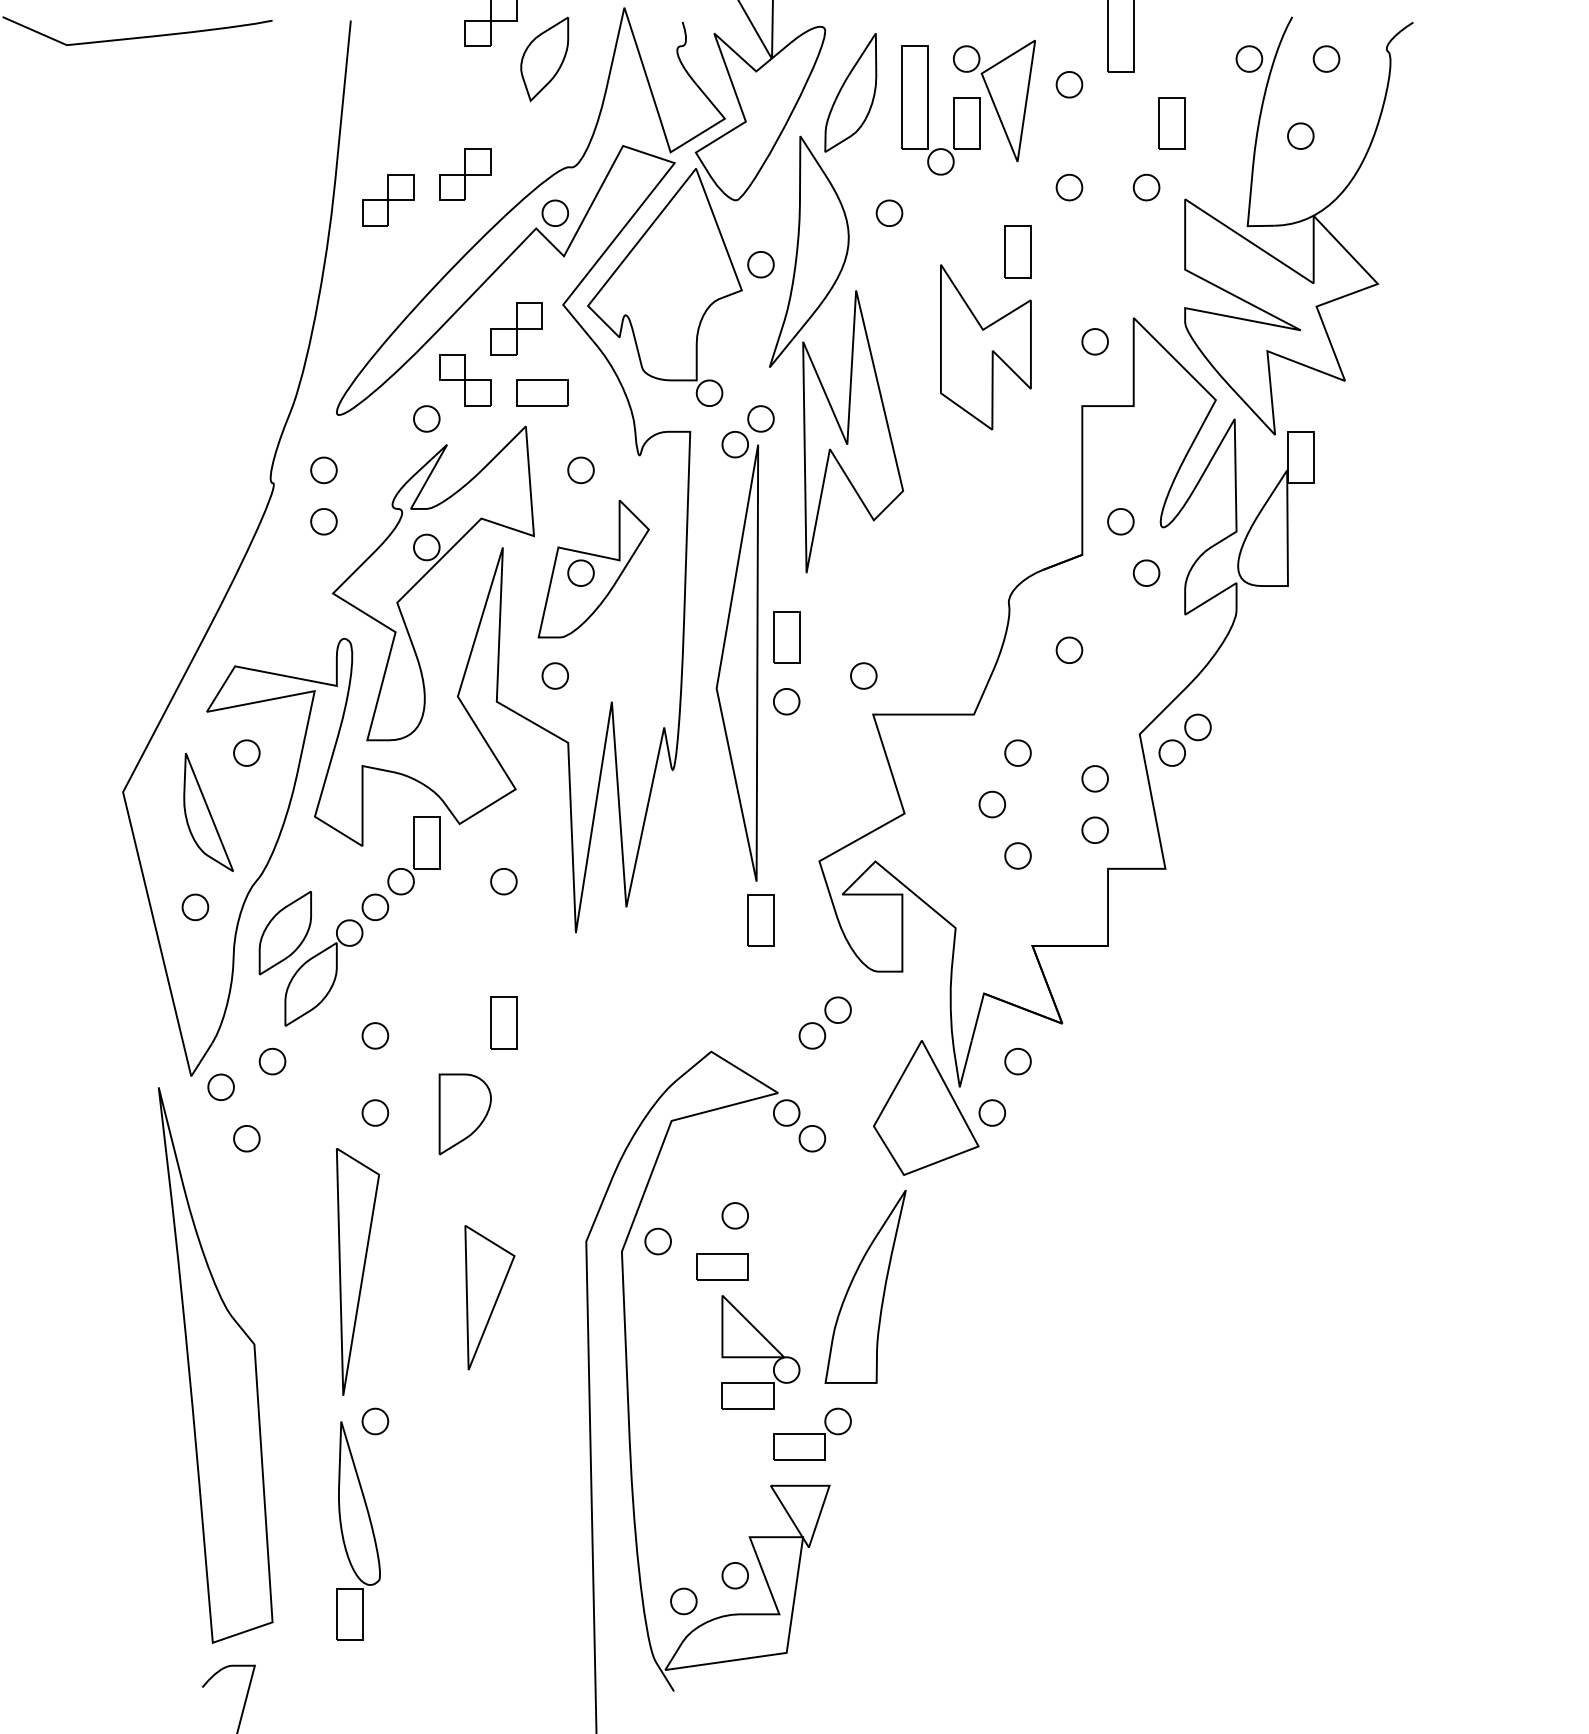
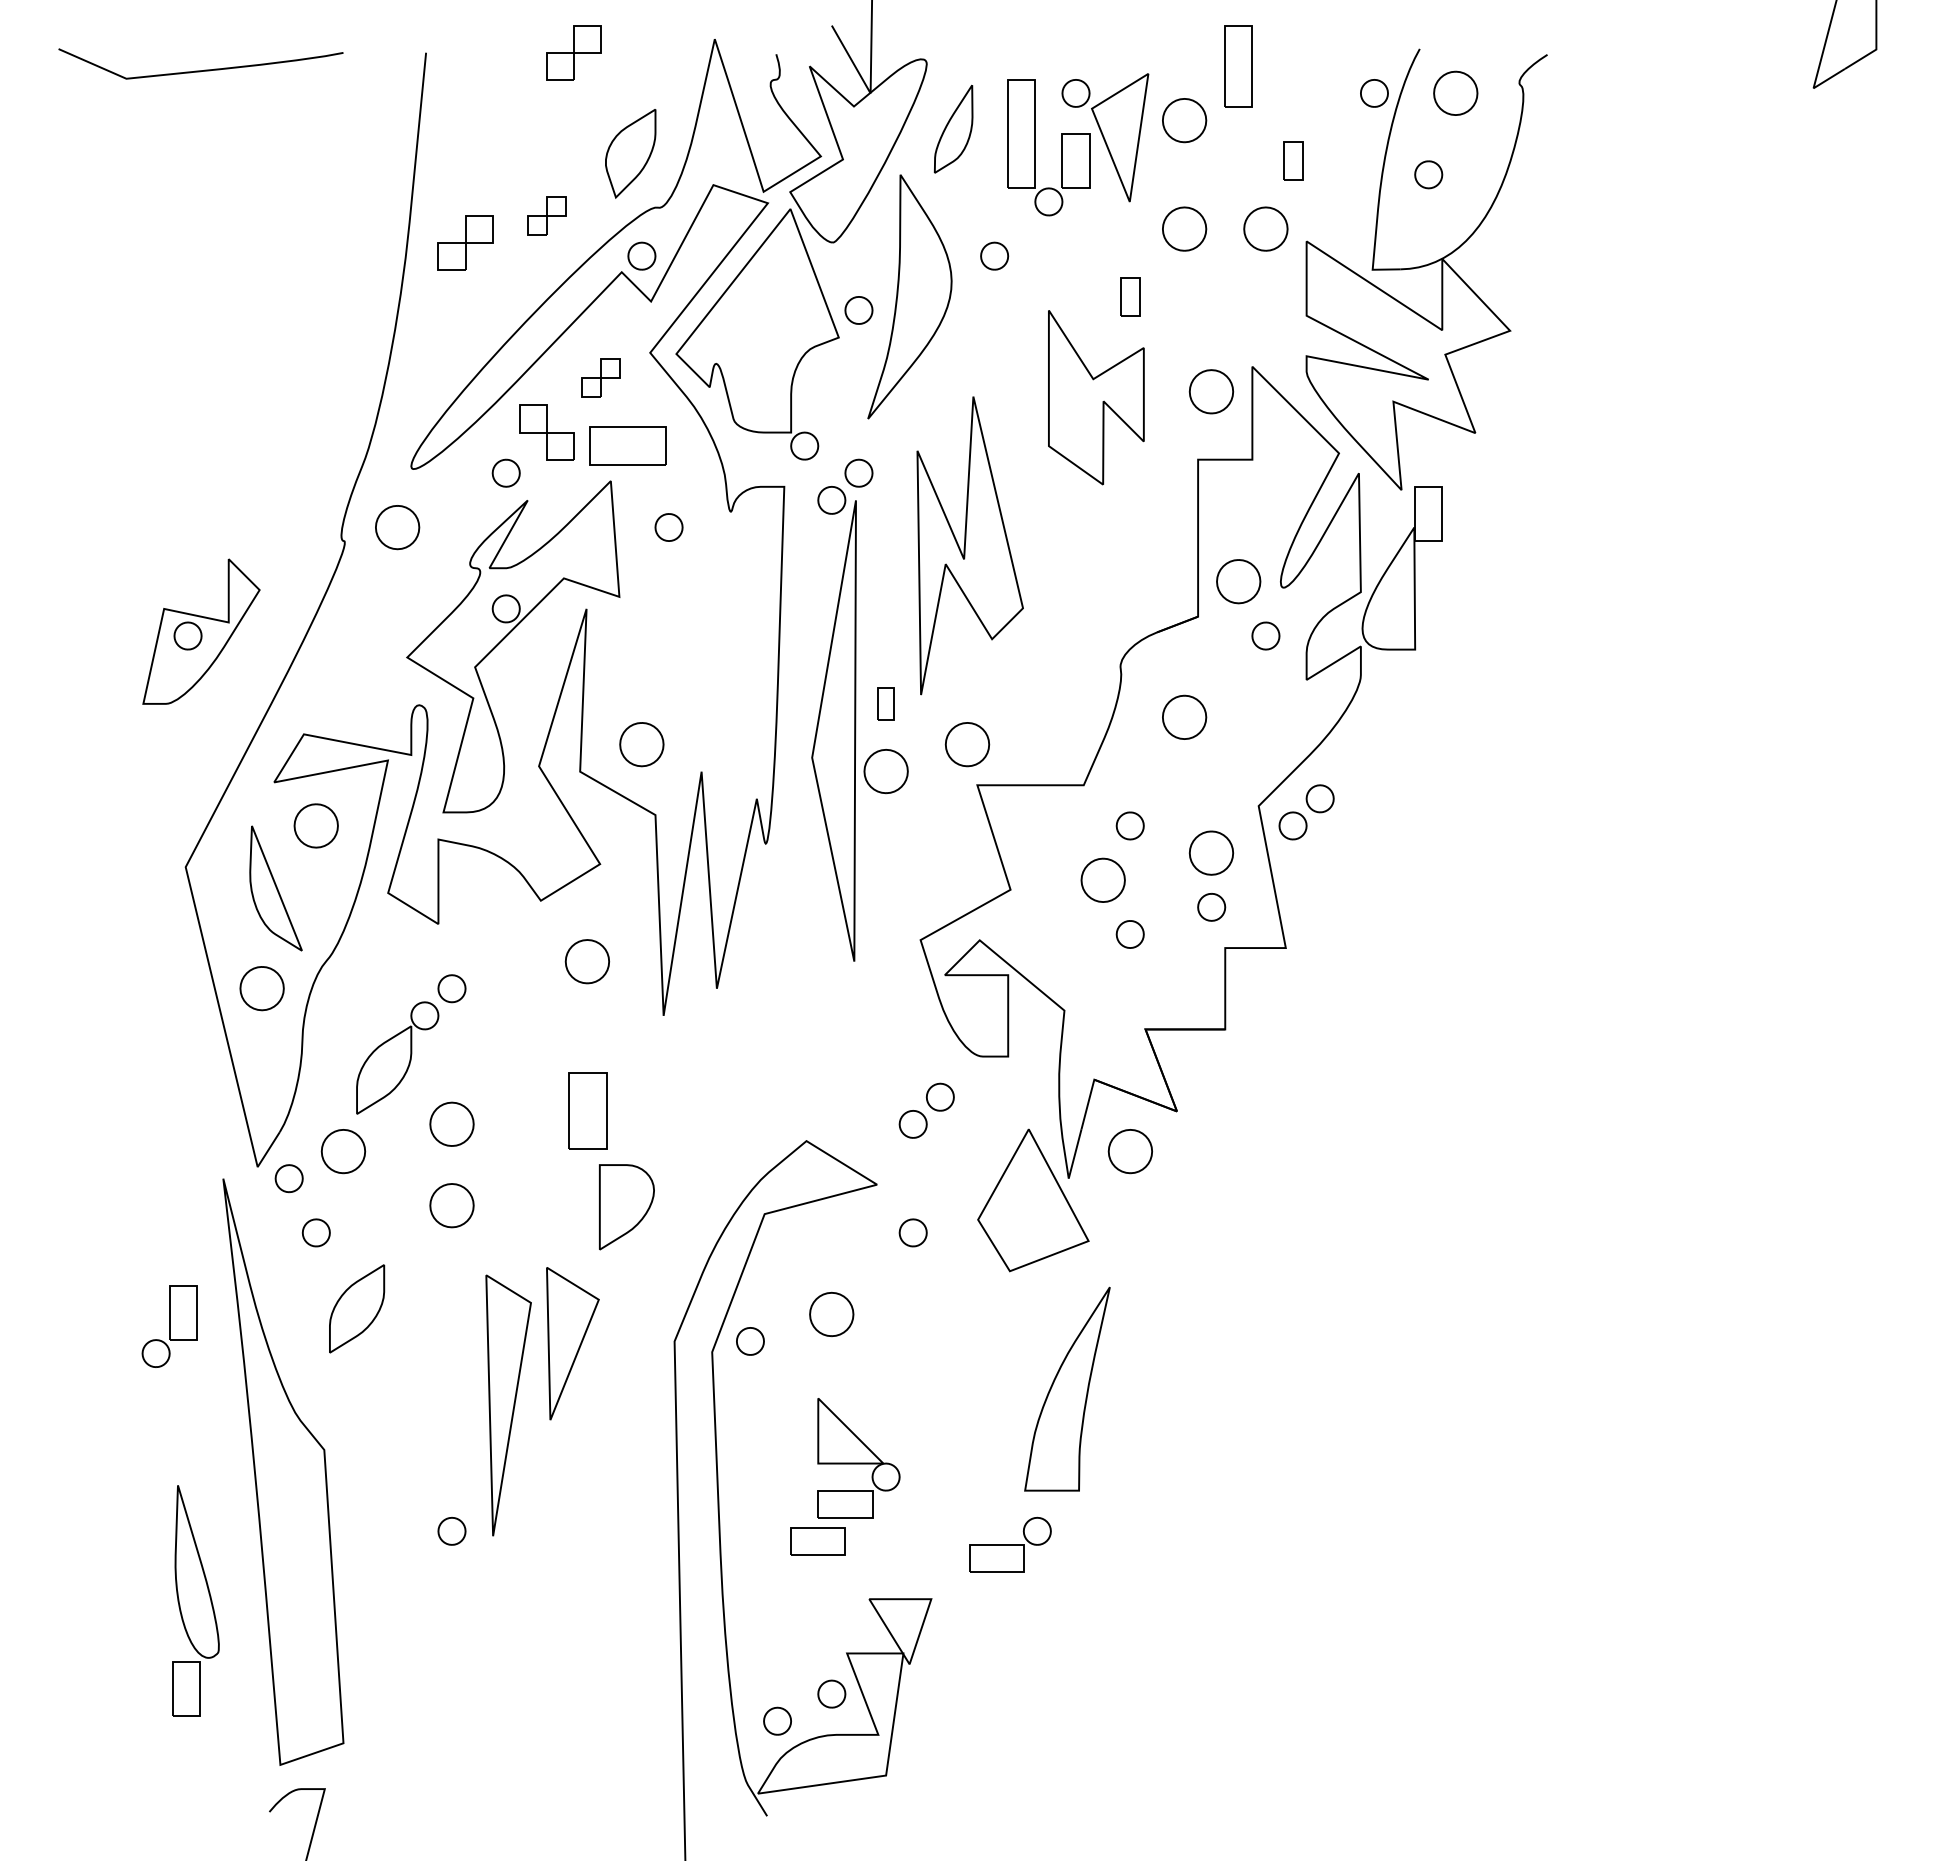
part: (544, 59) -> (630, 153), moved
part: (1326, 59) -> (1455, 93), size x1.6
part: (1069, 84) -> (1184, 120), size x1.6
part: (850, 93) -> (953, 129), size x0.7
part: (1172, 122) -> (1293, 160), size x0.7
part: (464, 174) -> (546, 215), size x0.7
part: (1069, 187) -> (1184, 228), size x1.6
part: (1146, 187) -> (1265, 228), size x1.6
part: (1018, 251) -> (1130, 296), size x0.7
part: (516, 328) -> (600, 377), size x0.7
part: (1095, 341) -> (1211, 391), size x1.6
part: (542, 393) -> (628, 446), size x1.4
part: (852, 431) -> (969, 545), moved
part: (323, 470) -> (397, 527), size x1.6
part: (323, 521) -> (397, 581), removed
part: (1120, 521) -> (1238, 581), size x1.6
part: (593, 568) -> (201, 631), moved
part: (787, 637) -> (886, 703), size x0.6
part: (1069, 650) -> (1184, 717), size x1.6
part: (554, 675) -> (641, 744), size x1.6
part: (863, 675) -> (967, 744), size x1.6
part: (786, 701) -> (885, 771), size x1.6
part: (246, 752) -> (316, 825), size x1.6
part: (1095, 778) -> (1211, 852), size x1.6
part: (991, 803) -> (1102, 879), size x1.6
part: (413, 855) -> (169, 1326), moved
part: (503, 881) -> (587, 961), size x1.6
part: (194, 907) -> (261, 988), size x1.6
part: (760, 919) -> (858, 1001), removed
part: (285, 932) -> (357, 1308), moved
part: (503, 1022) -> (587, 1110), size x1.4
part: (374, 1036) -> (451, 1124), size x1.6
part: (272, 1061) -> (343, 1151), size x1.6
part: (1017, 1061) -> (1129, 1151), size x1.6
part: (374, 1112) -> (451, 1205), size x1.6
part: (786, 1112) -> (885, 1205), removed
part: (991, 1112) -> (1102, 1205), removed
part: (464, 1114) -> (626, 1207), moved
part: (734, 1215) -> (831, 1313), size x1.6
part: (721, 1267) -> (817, 1541), moved
part: (357, 1271) -> (508, 1405), moved
part: (865, 1286) -> (1067, 1388), moved
part: (489, 1297) -> (572, 1343), moved
part: (812, 1433) -> (1010, 1544), moved
part: (357, 1530) -> (195, 1600), moved

